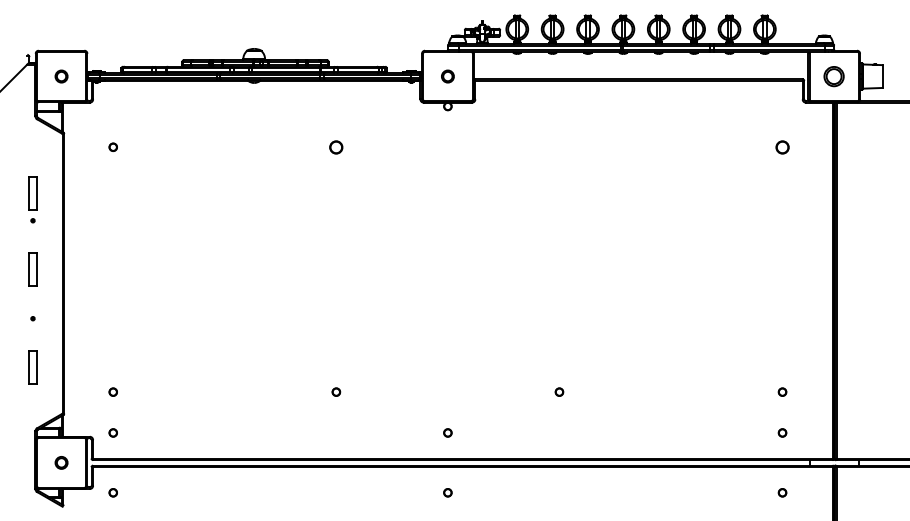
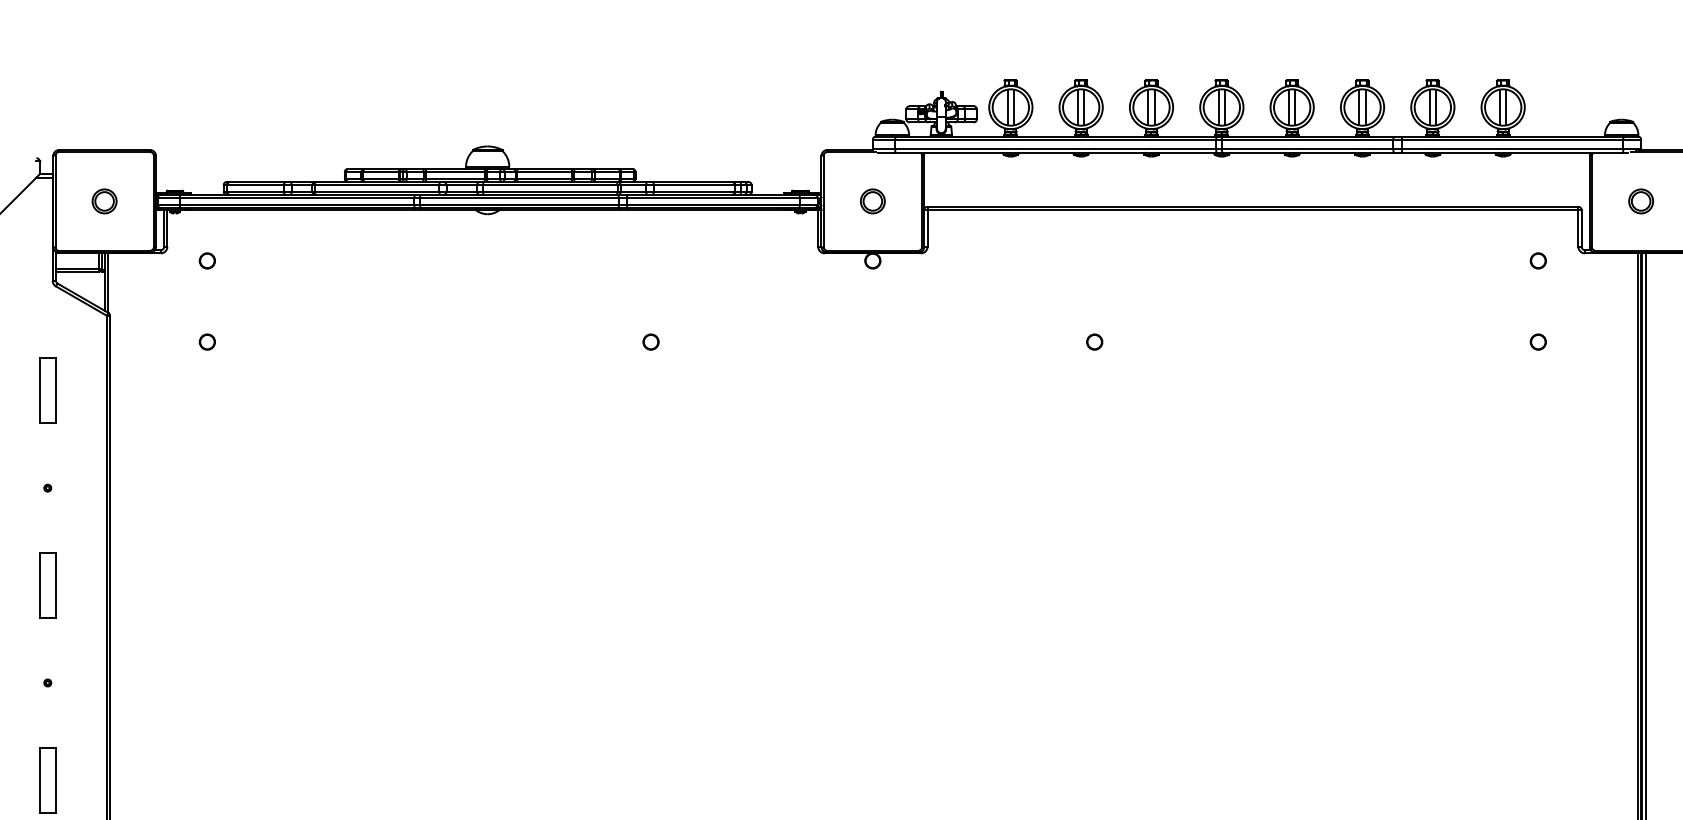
circle: (834, 76) -> (1641, 201), size x0.62
part: (112, 106) -> (205, 260), added
part: (782, 106) -> (1538, 260), added
part: (336, 146) -> (651, 340), size x0.62
part: (559, 146) -> (1094, 340), added
part: (782, 146) -> (1538, 340), size x0.62
part: (32, 193) -> (46, 390), moved

